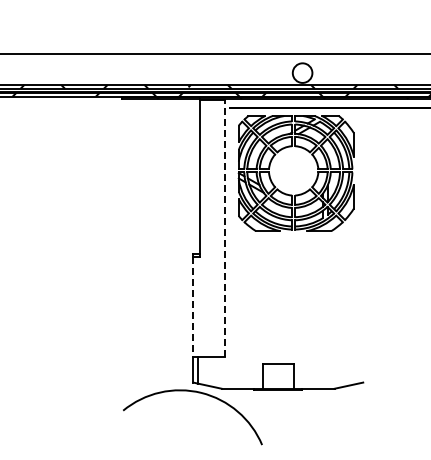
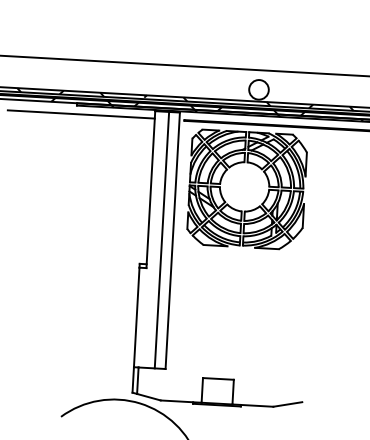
line: (126, 107) -> (81, 114), added
line: (214, 228) -> (162, 240), added
line: (224, 228) -> (172, 240), dashed -> solid
line: (193, 307) -> (136, 317), dashed -> solid

